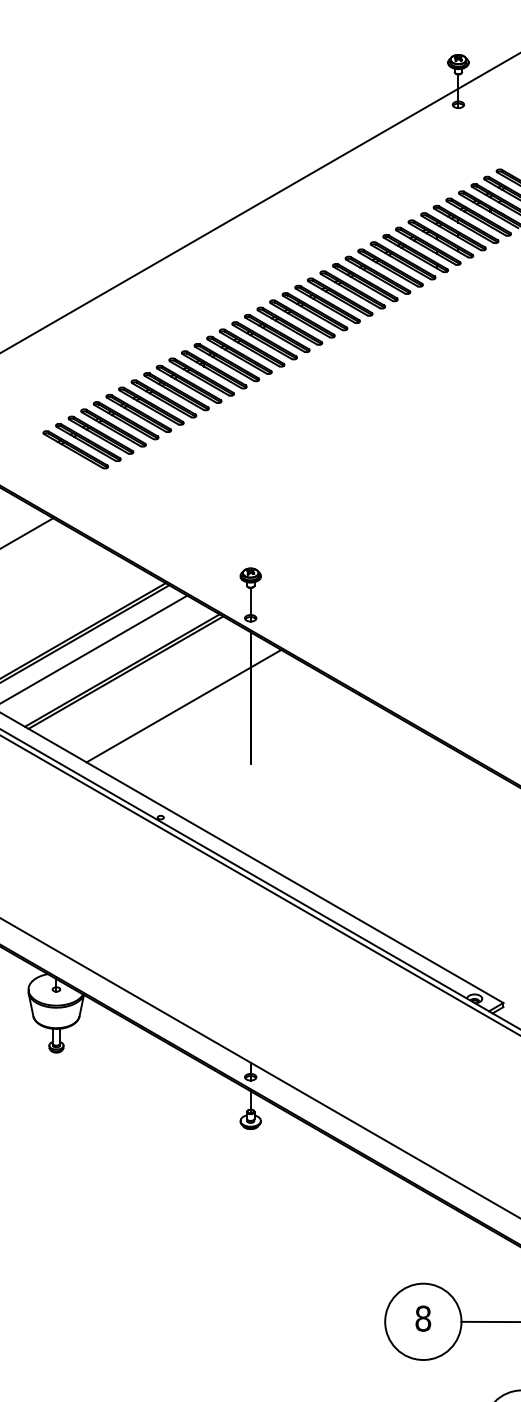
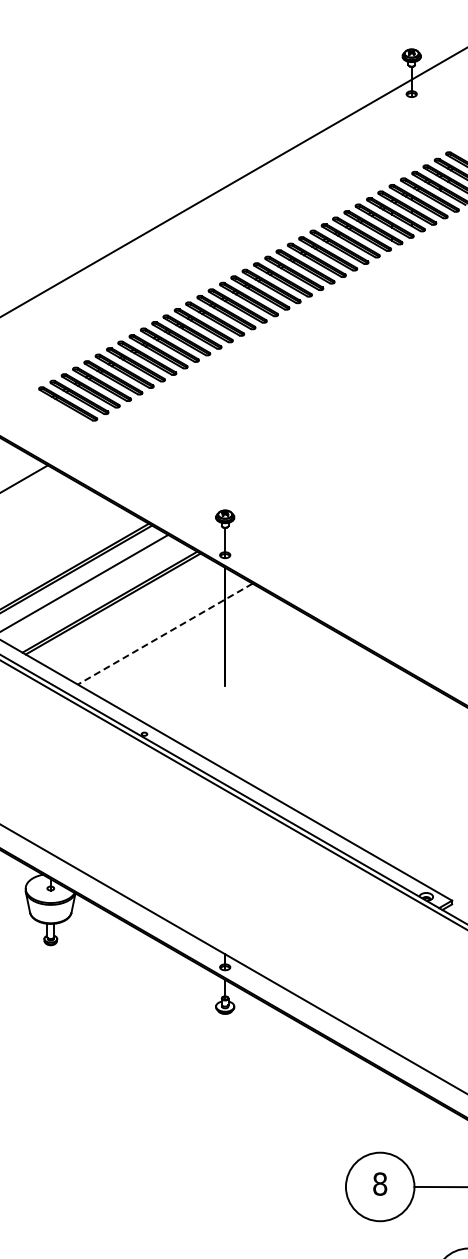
line: (184, 706) -> (165, 634), solid -> dashed

